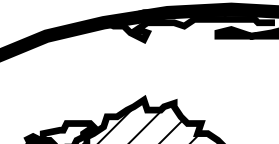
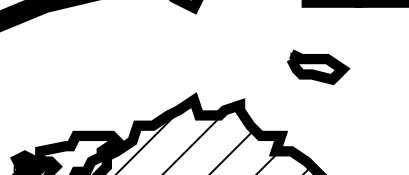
part: (225, 78) -> (318, 67), added

